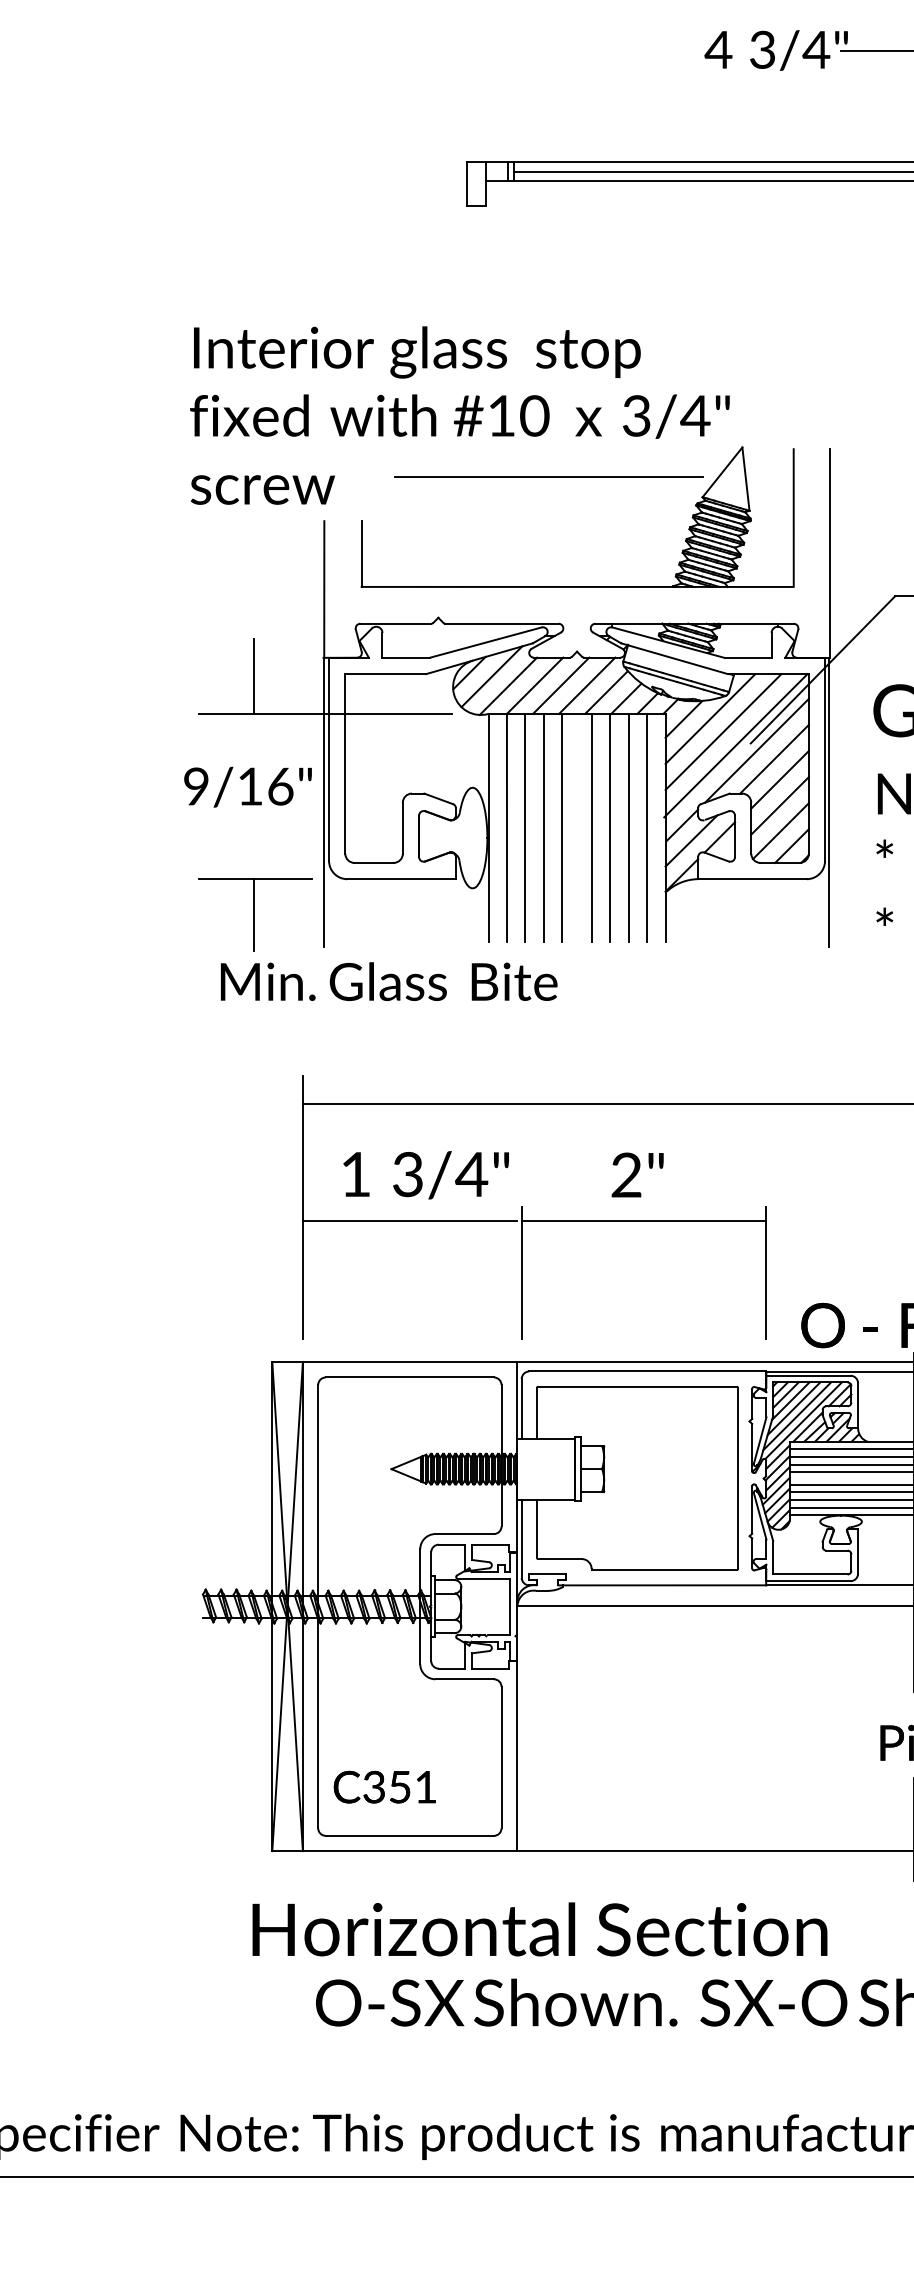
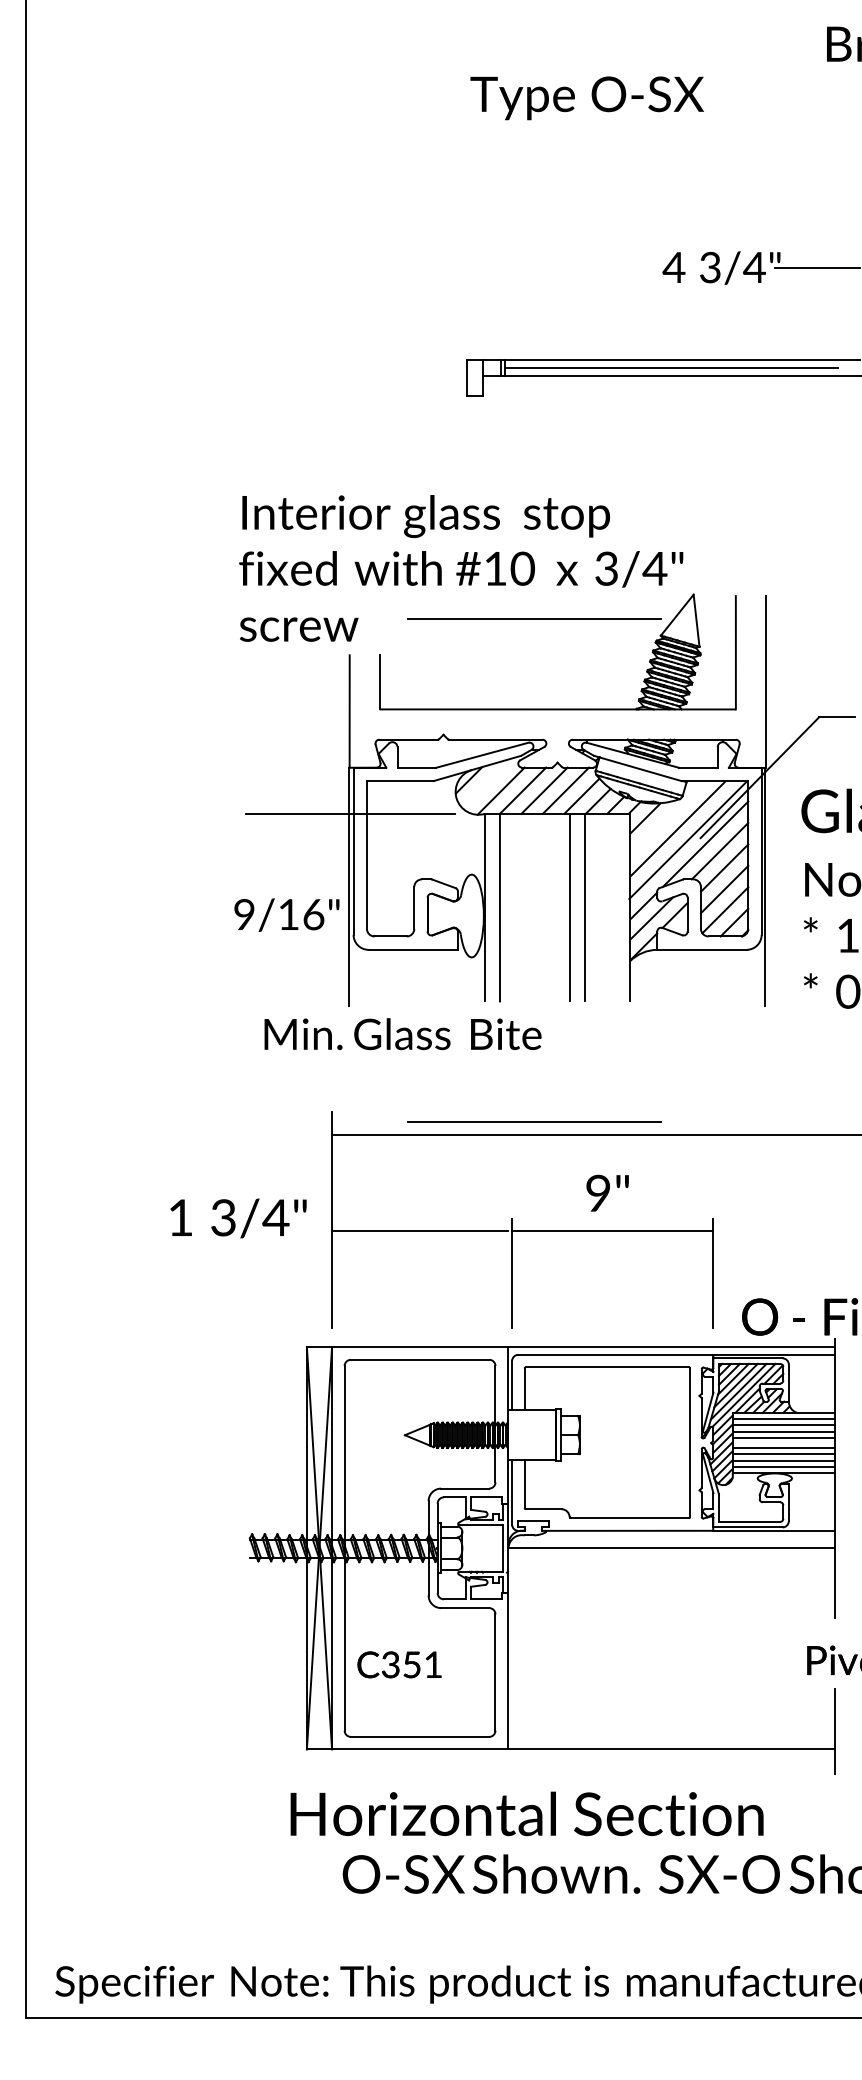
line: (253, 675) -> (291, 782), removed
line: (491, 676) -> (487, 783), removed
line: (710, 719) -> (667, 818), removed
text: (247, 786) -> (286, 914), moved
line: (525, 827) -> (515, 907), removed
line: (544, 827) -> (530, 907), removed
line: (562, 827) -> (545, 907), removed
line: (629, 827) -> (600, 907), removed
line: (647, 827) -> (615, 907), removed
part: (254, 915) -> (292, 979), removed
line: (548, 1087) -> (534, 1121), added
text: (426, 1175) -> (238, 1218), moved
text: (626, 1175) -> (598, 1193), 2" -> 9"
text: (384, 1786) -> (399, 1664), moved

